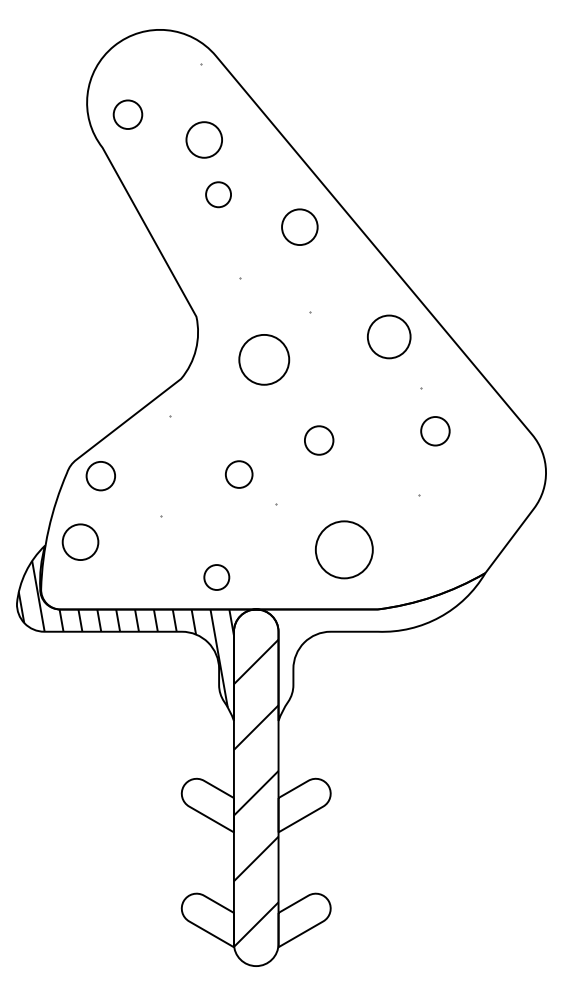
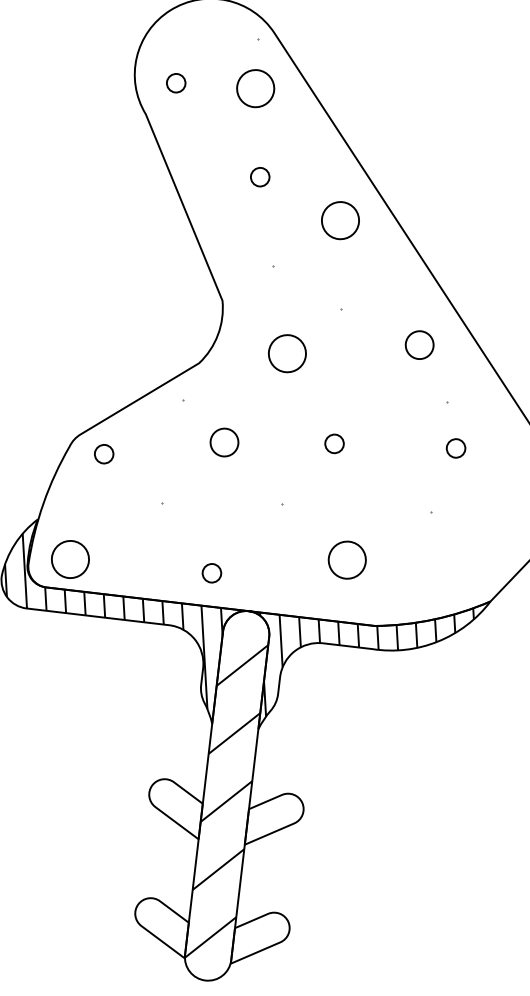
circle: (127, 114) -> (175, 82), size x0.62
circle: (203, 139) -> (254, 88), moved
circle: (218, 194) -> (260, 176), size x0.71
circle: (388, 336) -> (419, 344), size x0.62
circle: (263, 359) -> (286, 353), size x0.71
circle: (435, 431) -> (456, 448), size x0.62
circle: (319, 440) -> (334, 443), size x0.62
circle: (239, 474) -> (224, 442), moved
circle: (100, 476) -> (103, 454), size x0.62
circle: (80, 541) -> (70, 558), moved
circle: (344, 549) -> (347, 559), size x0.62
circle: (216, 577) -> (211, 573), size x0.71
hatch: (369, 644) -> (361, 661), added

